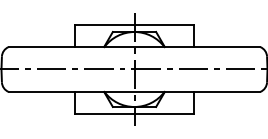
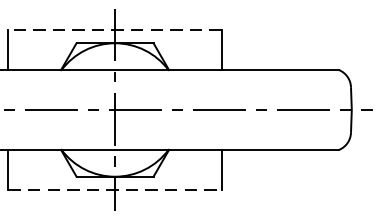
line: (134, 24) -> (115, 29), solid -> dashed
line: (134, 114) -> (115, 190), solid -> dashed

